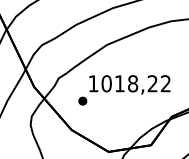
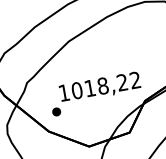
text: (124, 90) -> (95, 94), moved

